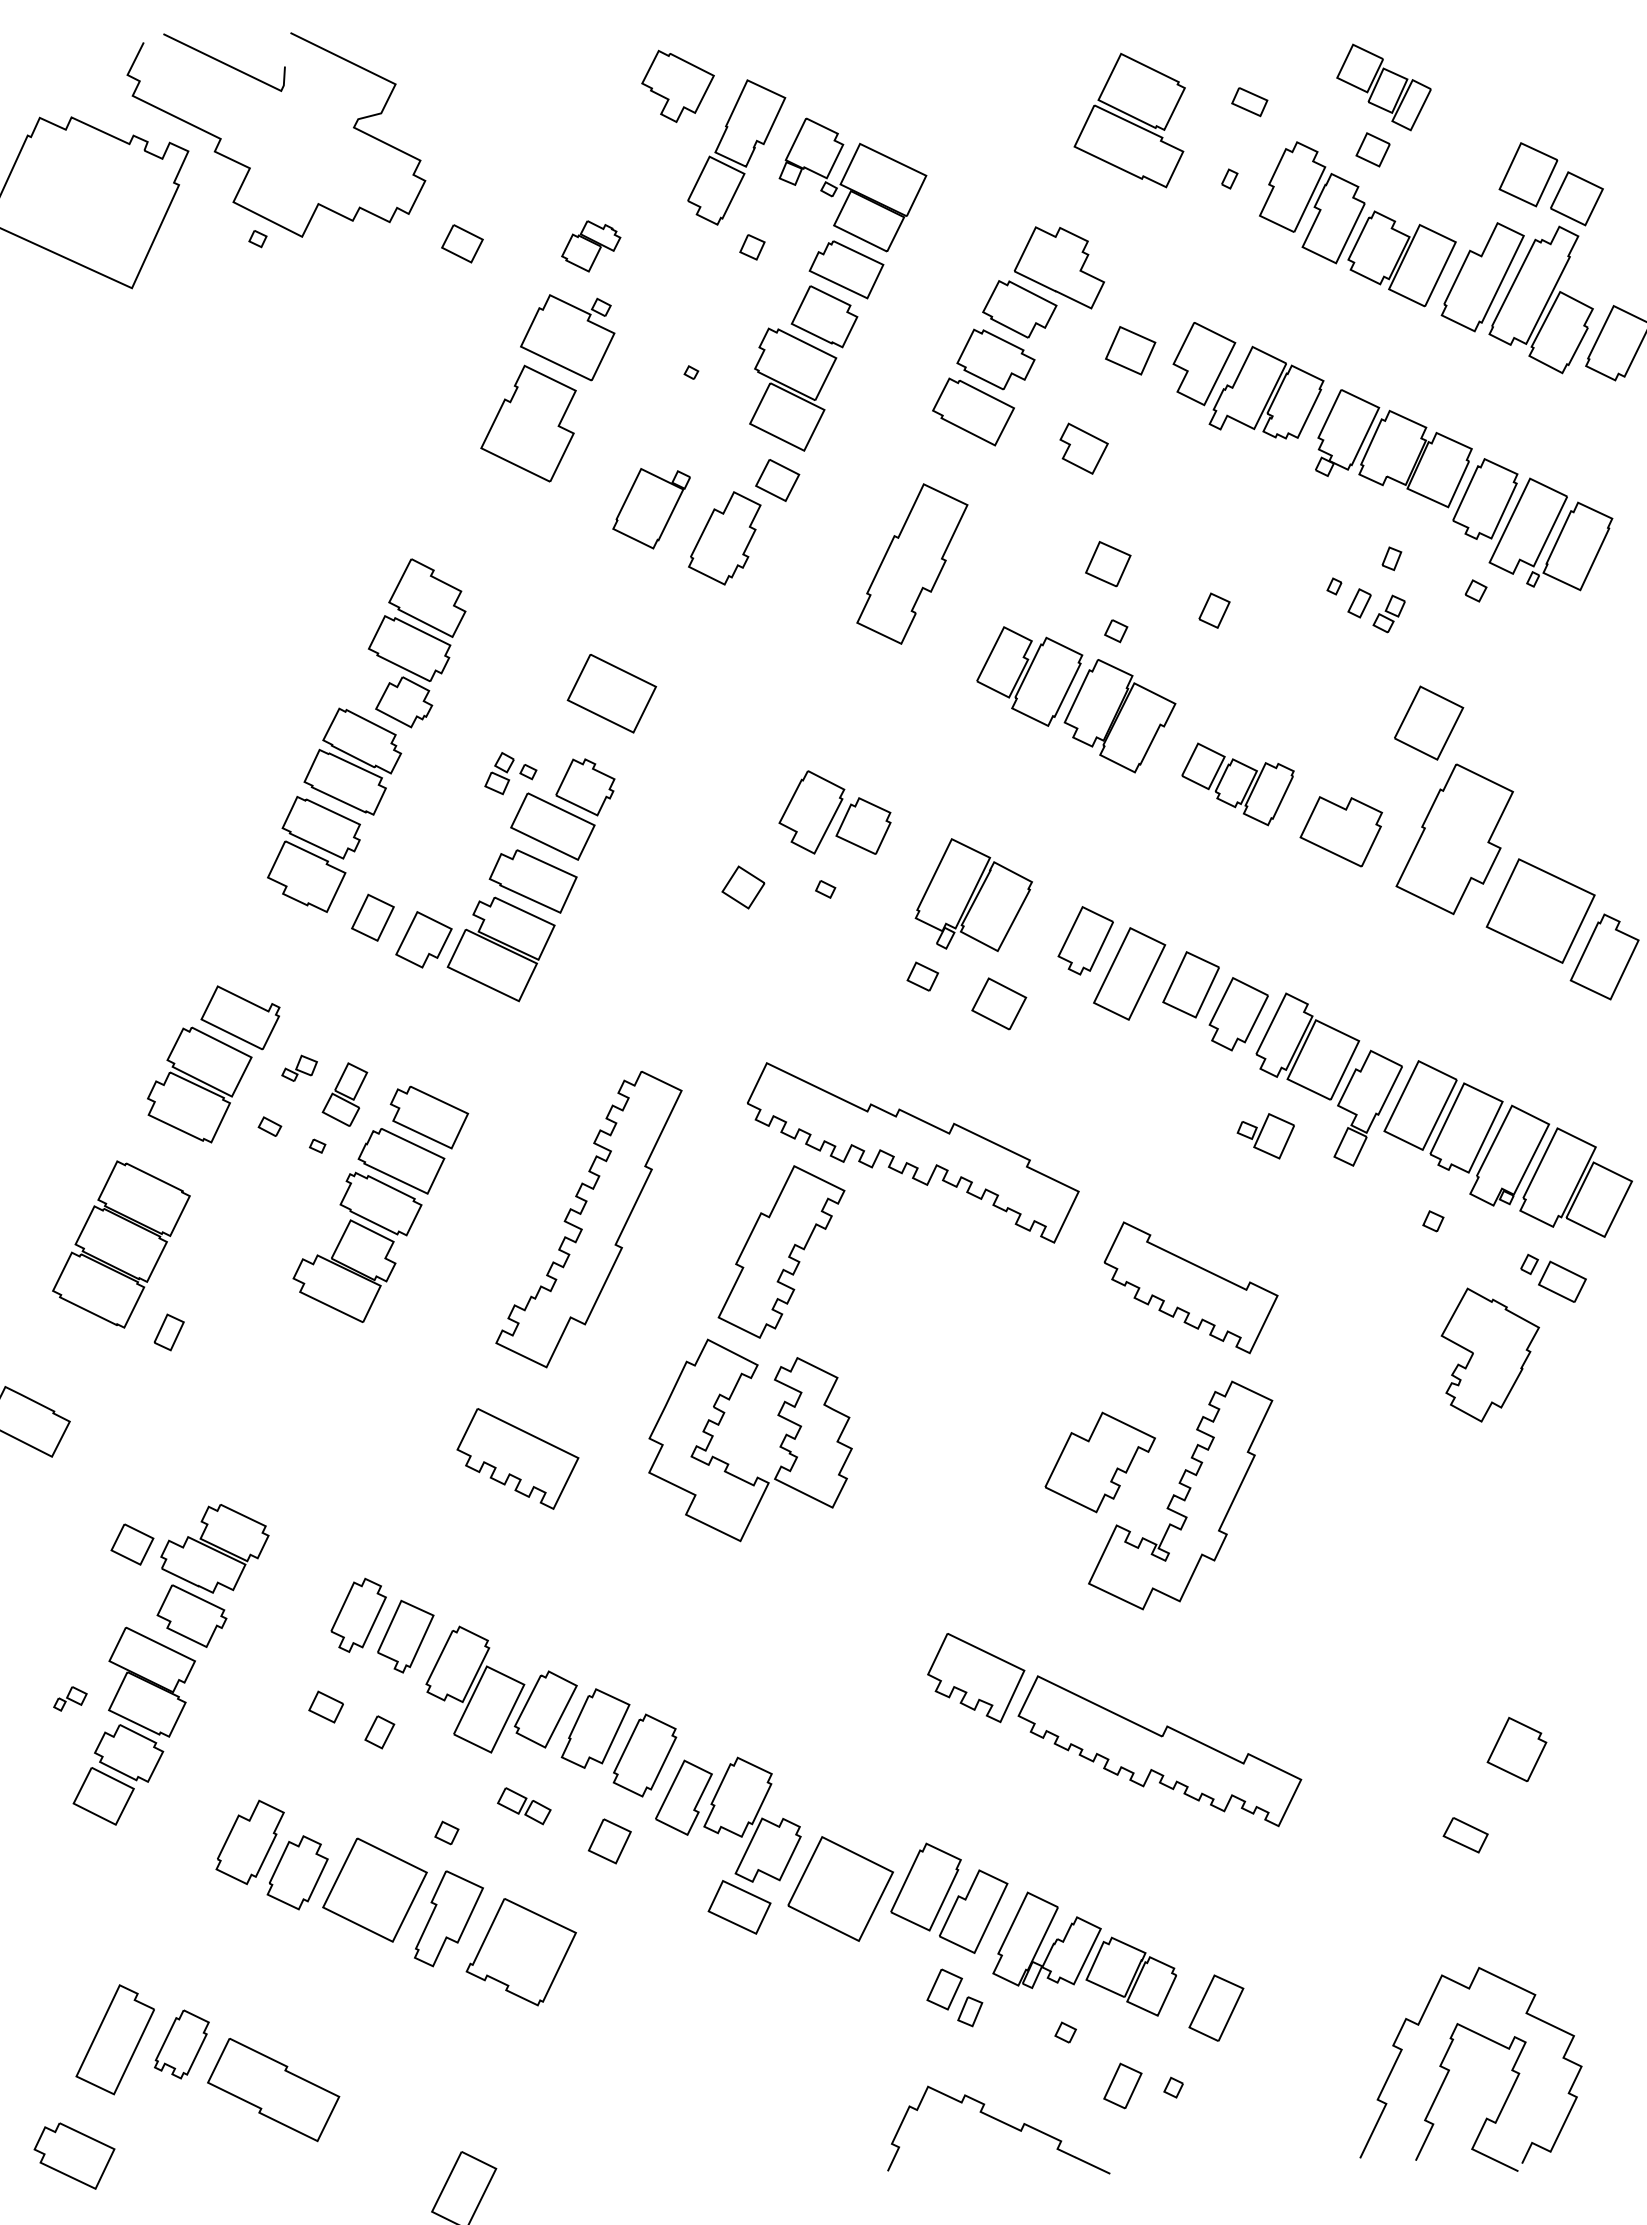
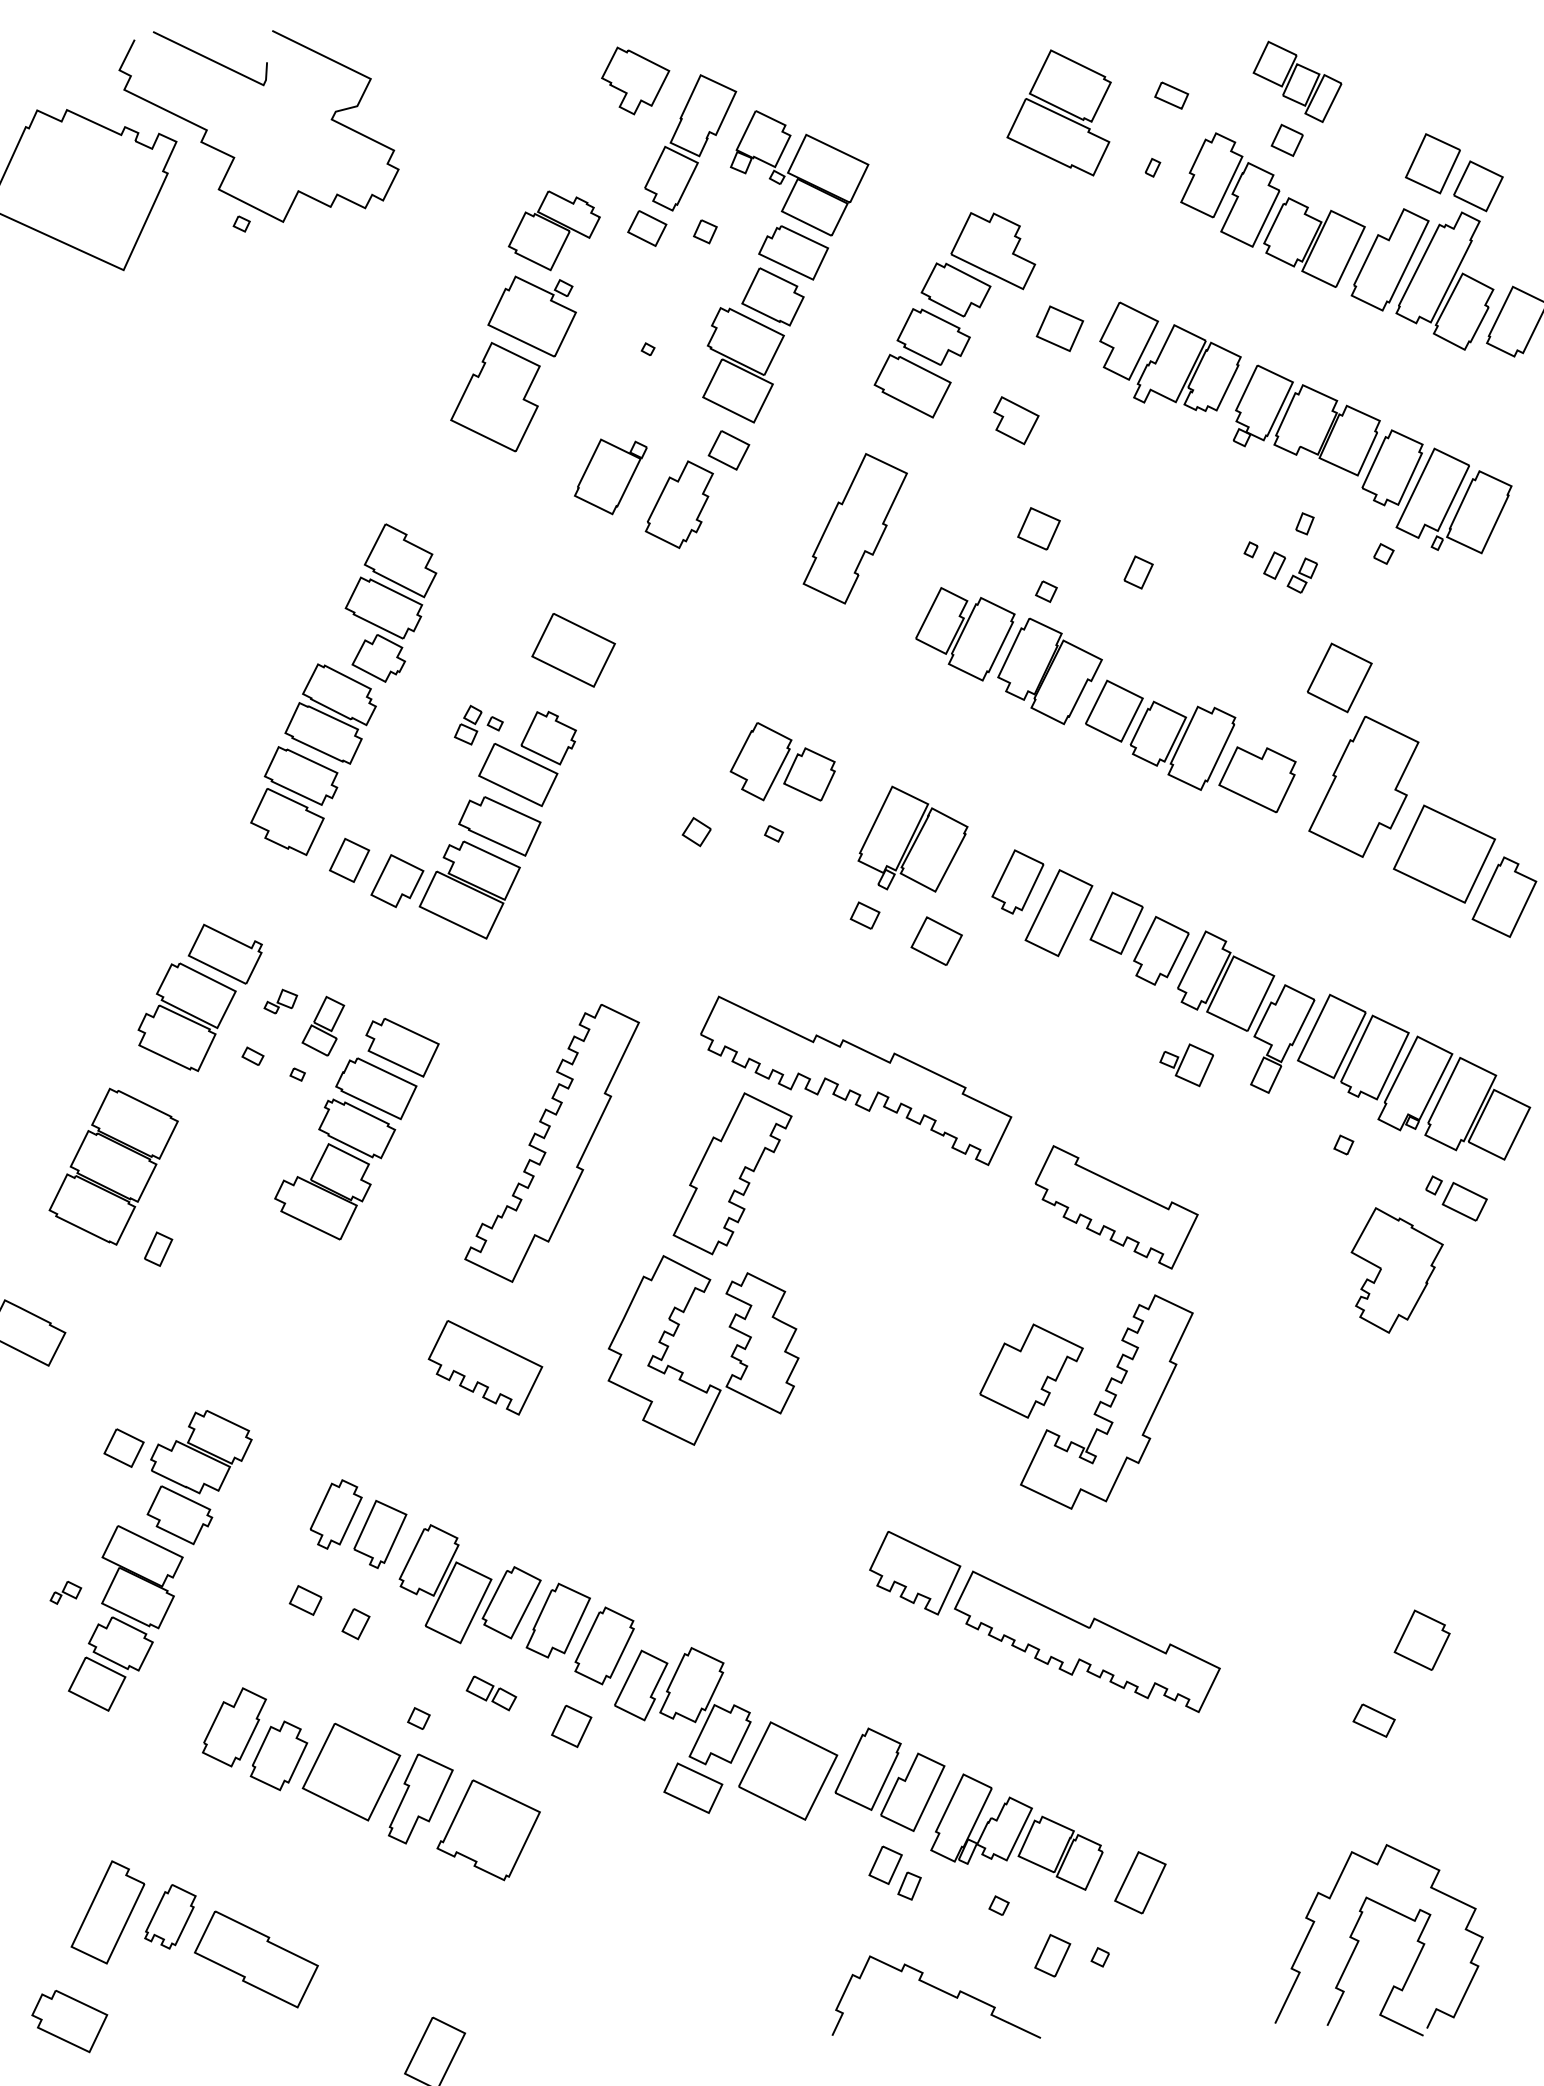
part: (462, 243) -> (647, 228), moved
part: (590, 246) -> (553, 231), size x1.67
part: (1237, 784) -> (1160, 735), size x1.43
part: (742, 887) -> (696, 832), size x0.71

